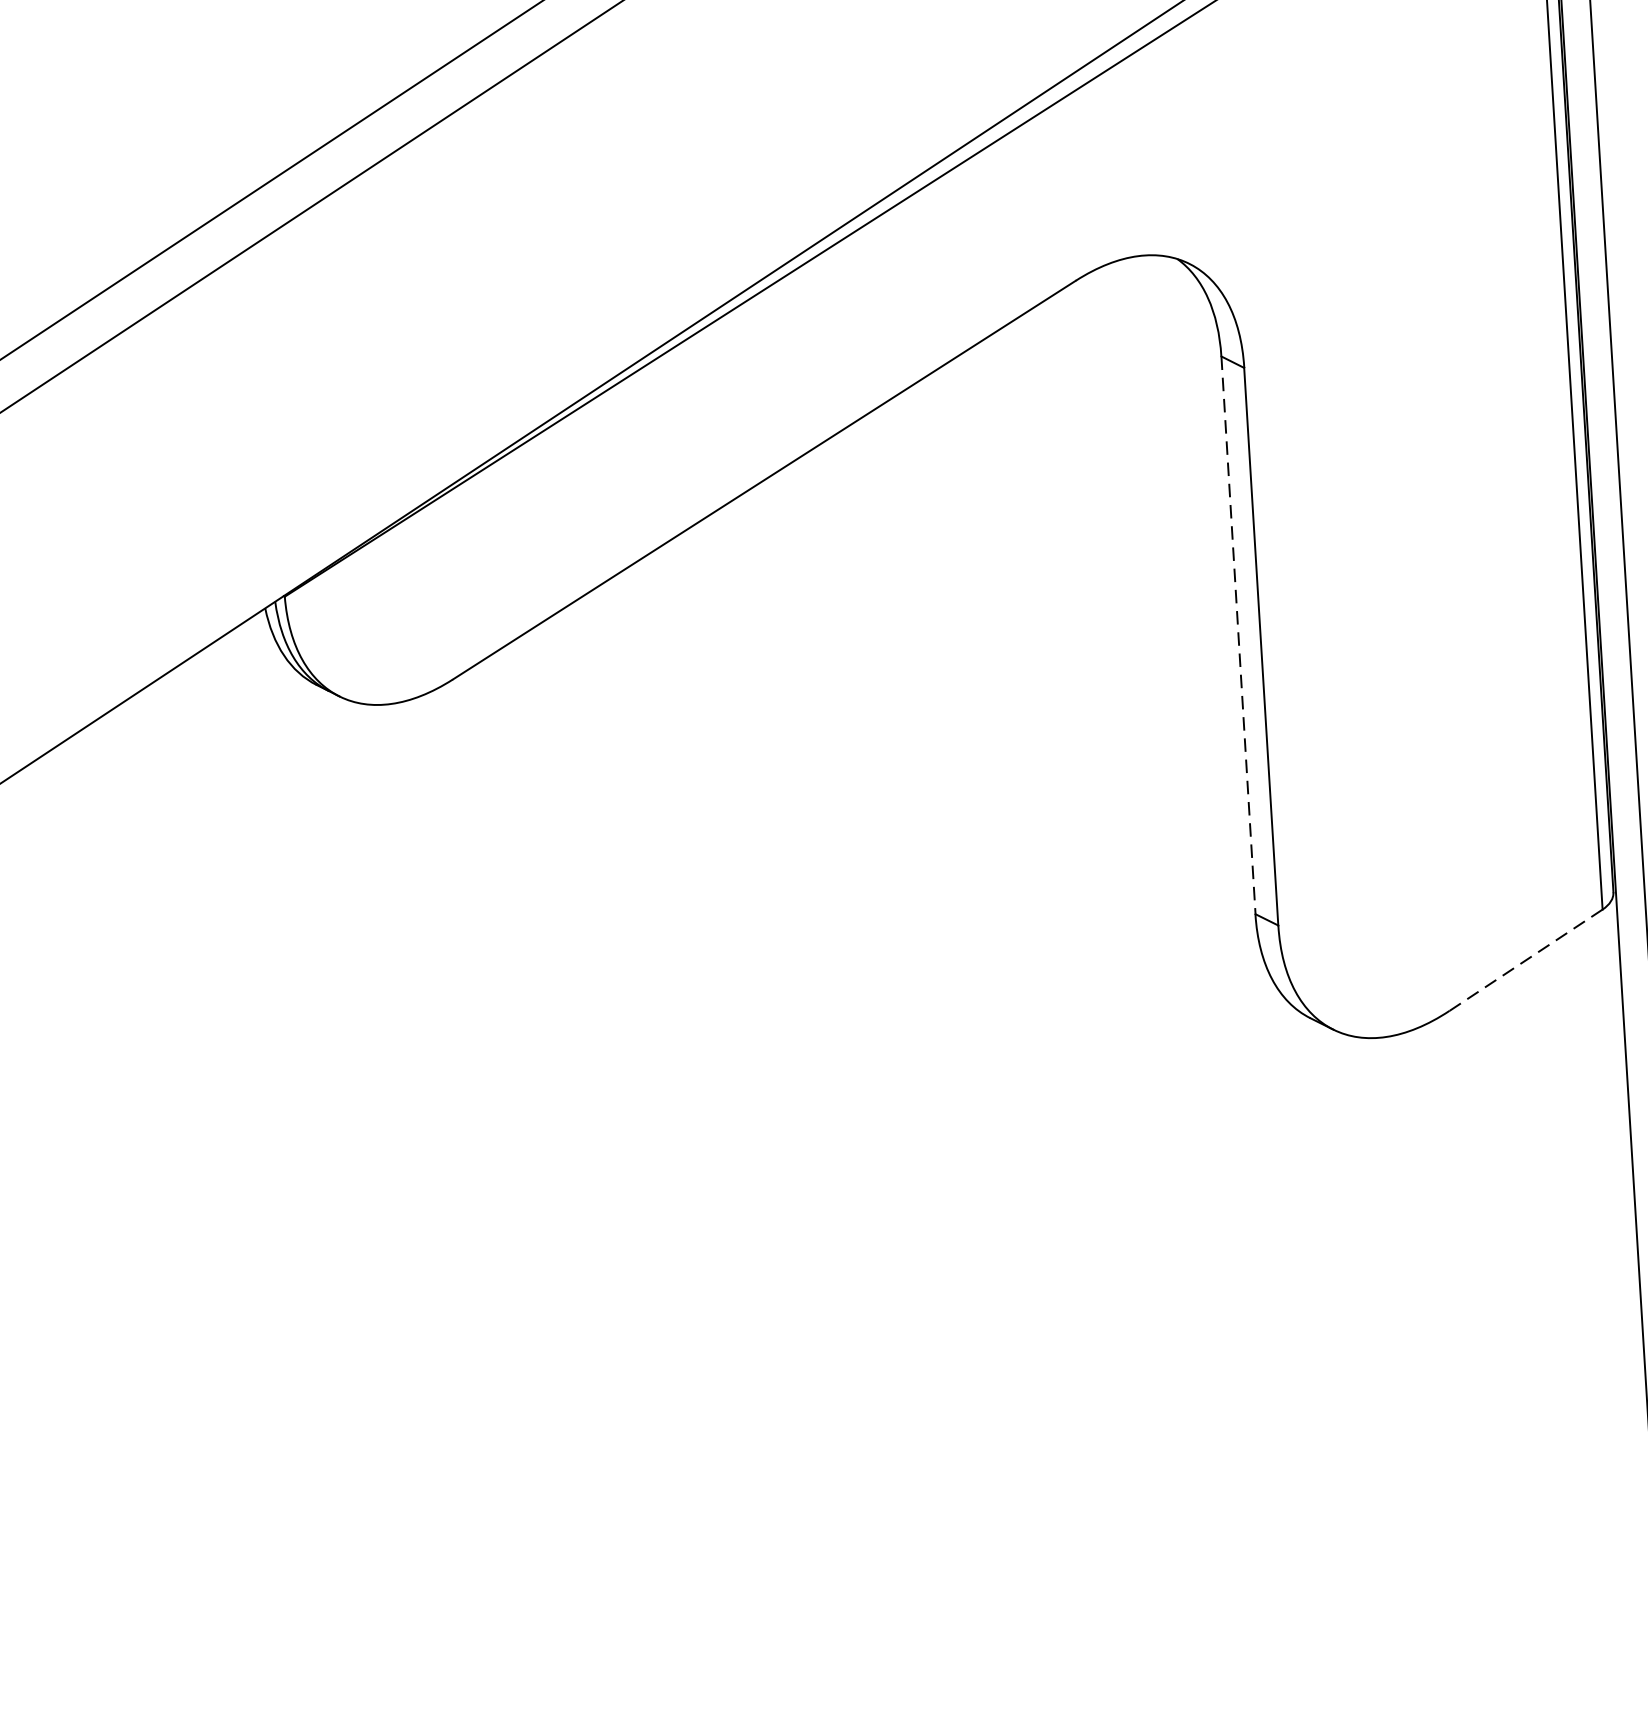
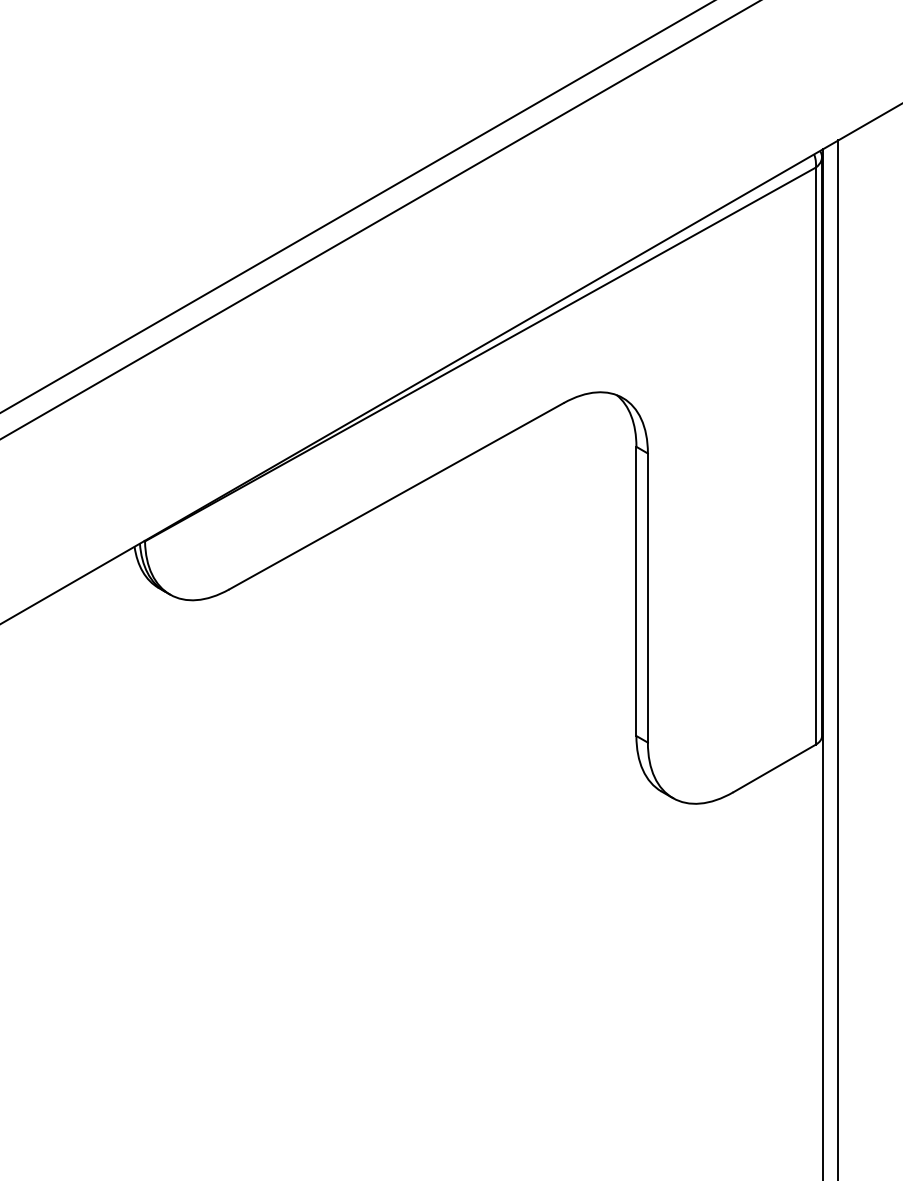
line: (1238, 635) -> (636, 591), dashed -> solid
line: (1525, 960) -> (774, 768), dashed -> solid

